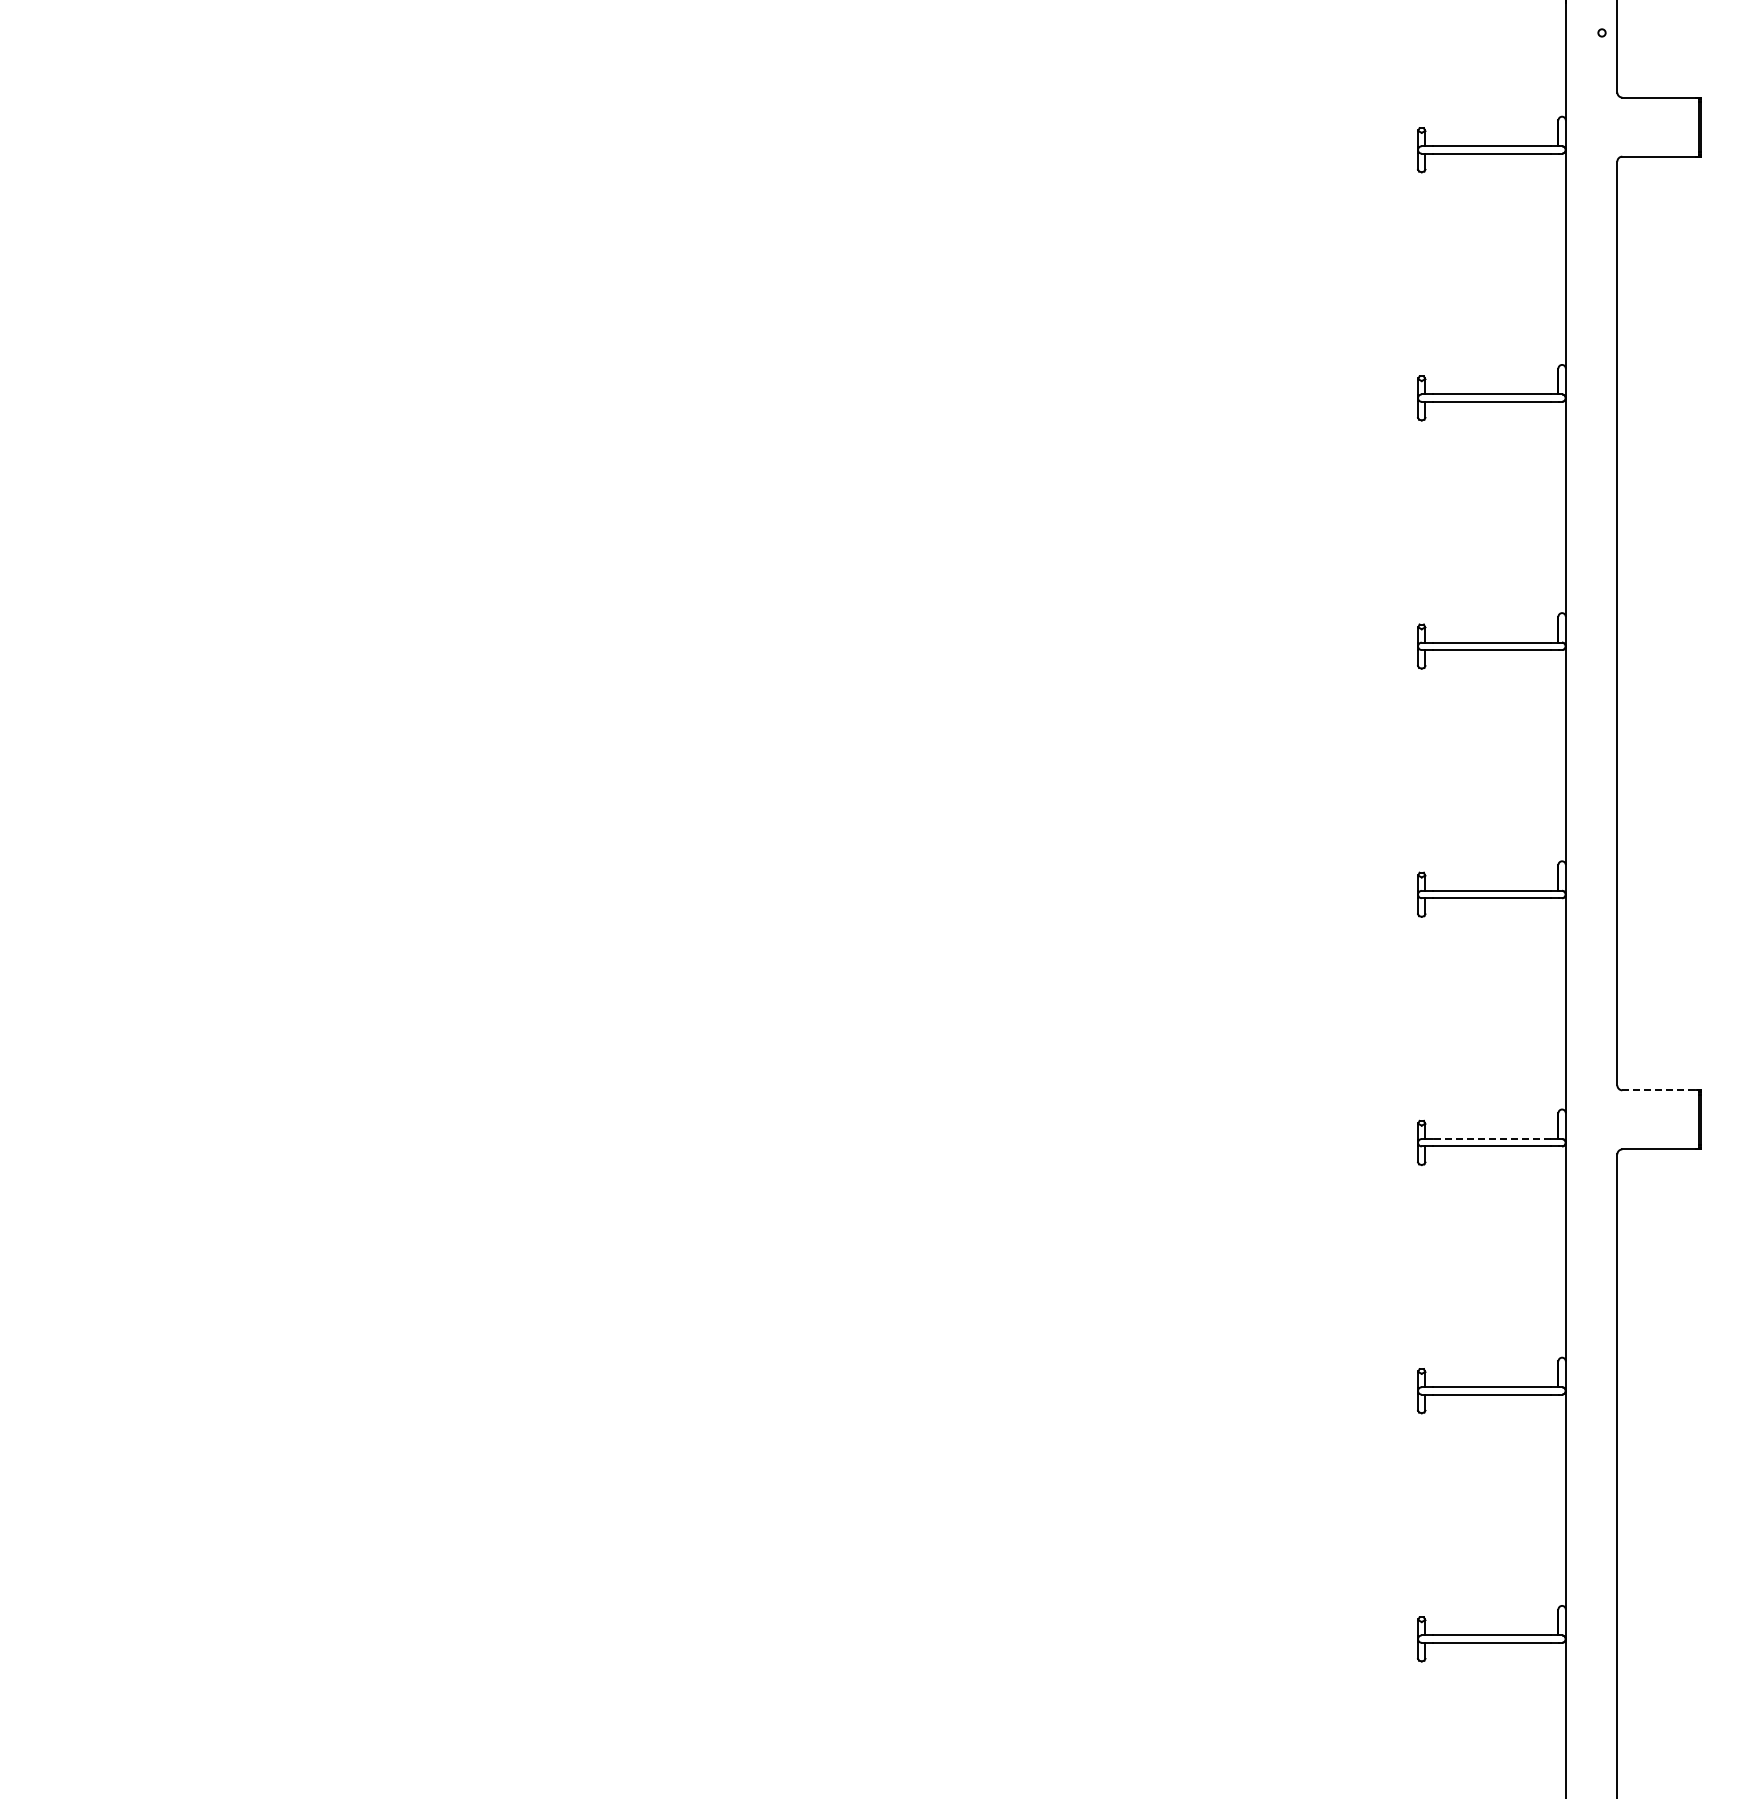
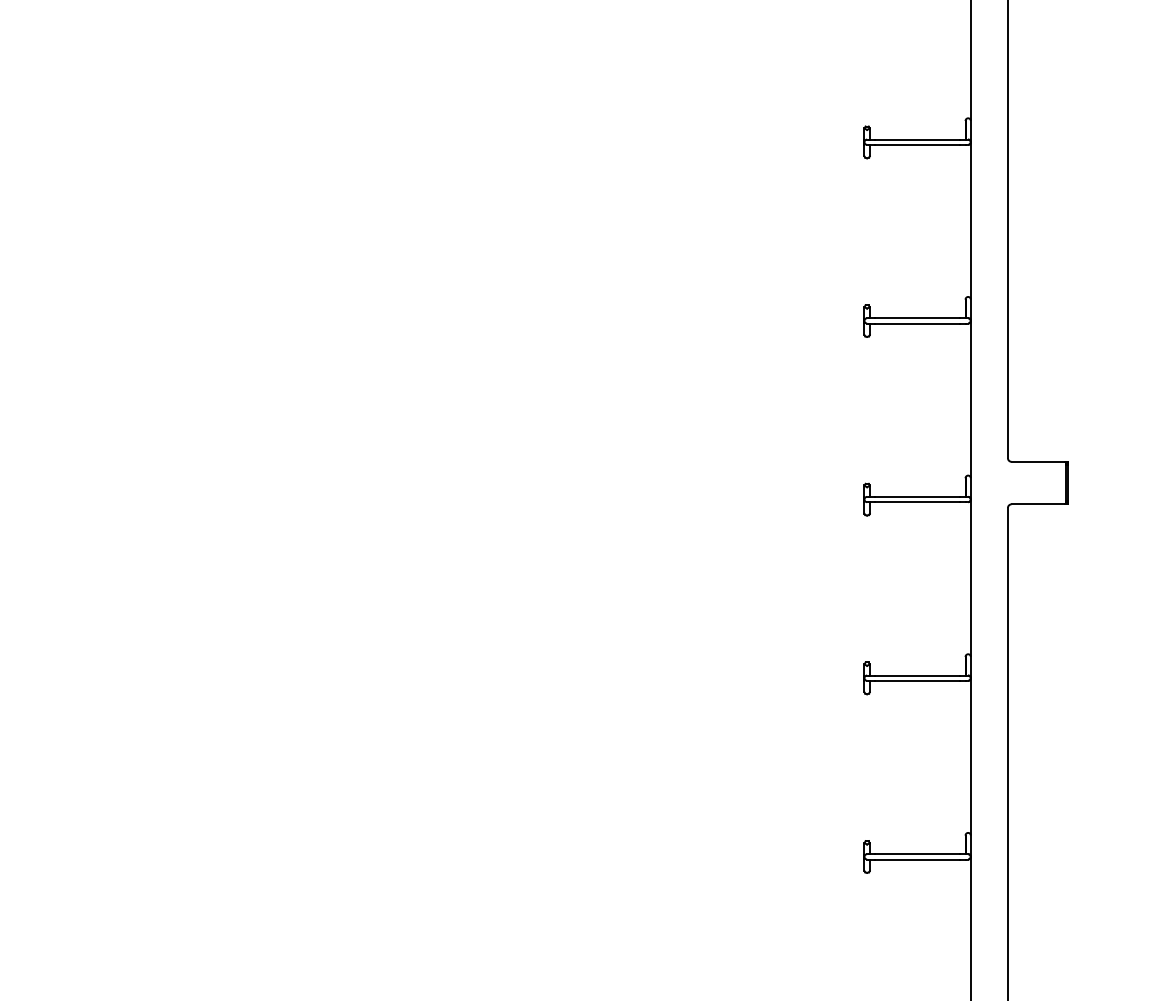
line: (1659, 1090) -> (1038, 461), dashed -> solid
line: (1491, 1139) -> (917, 497), dashed -> solid

